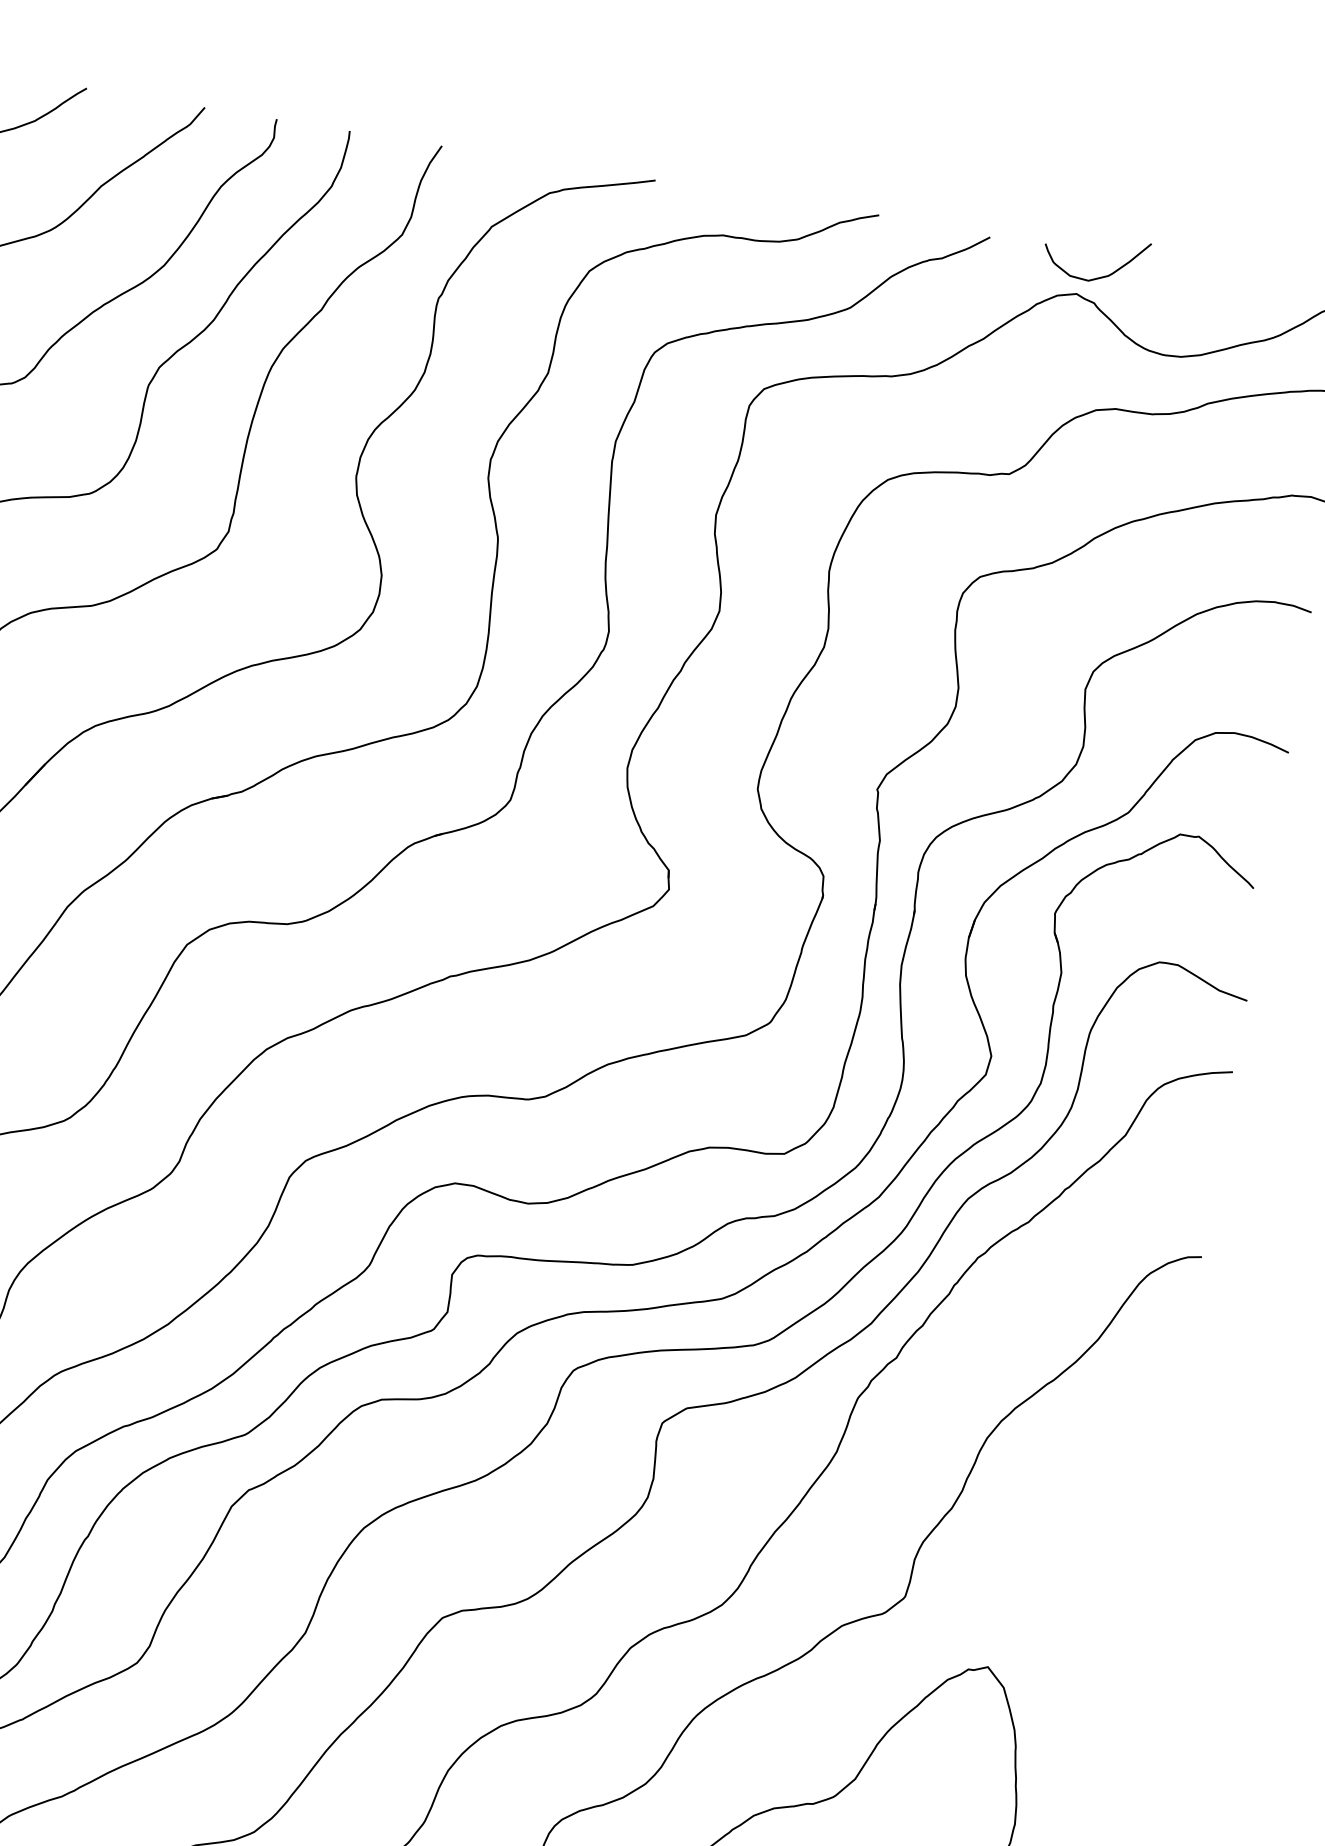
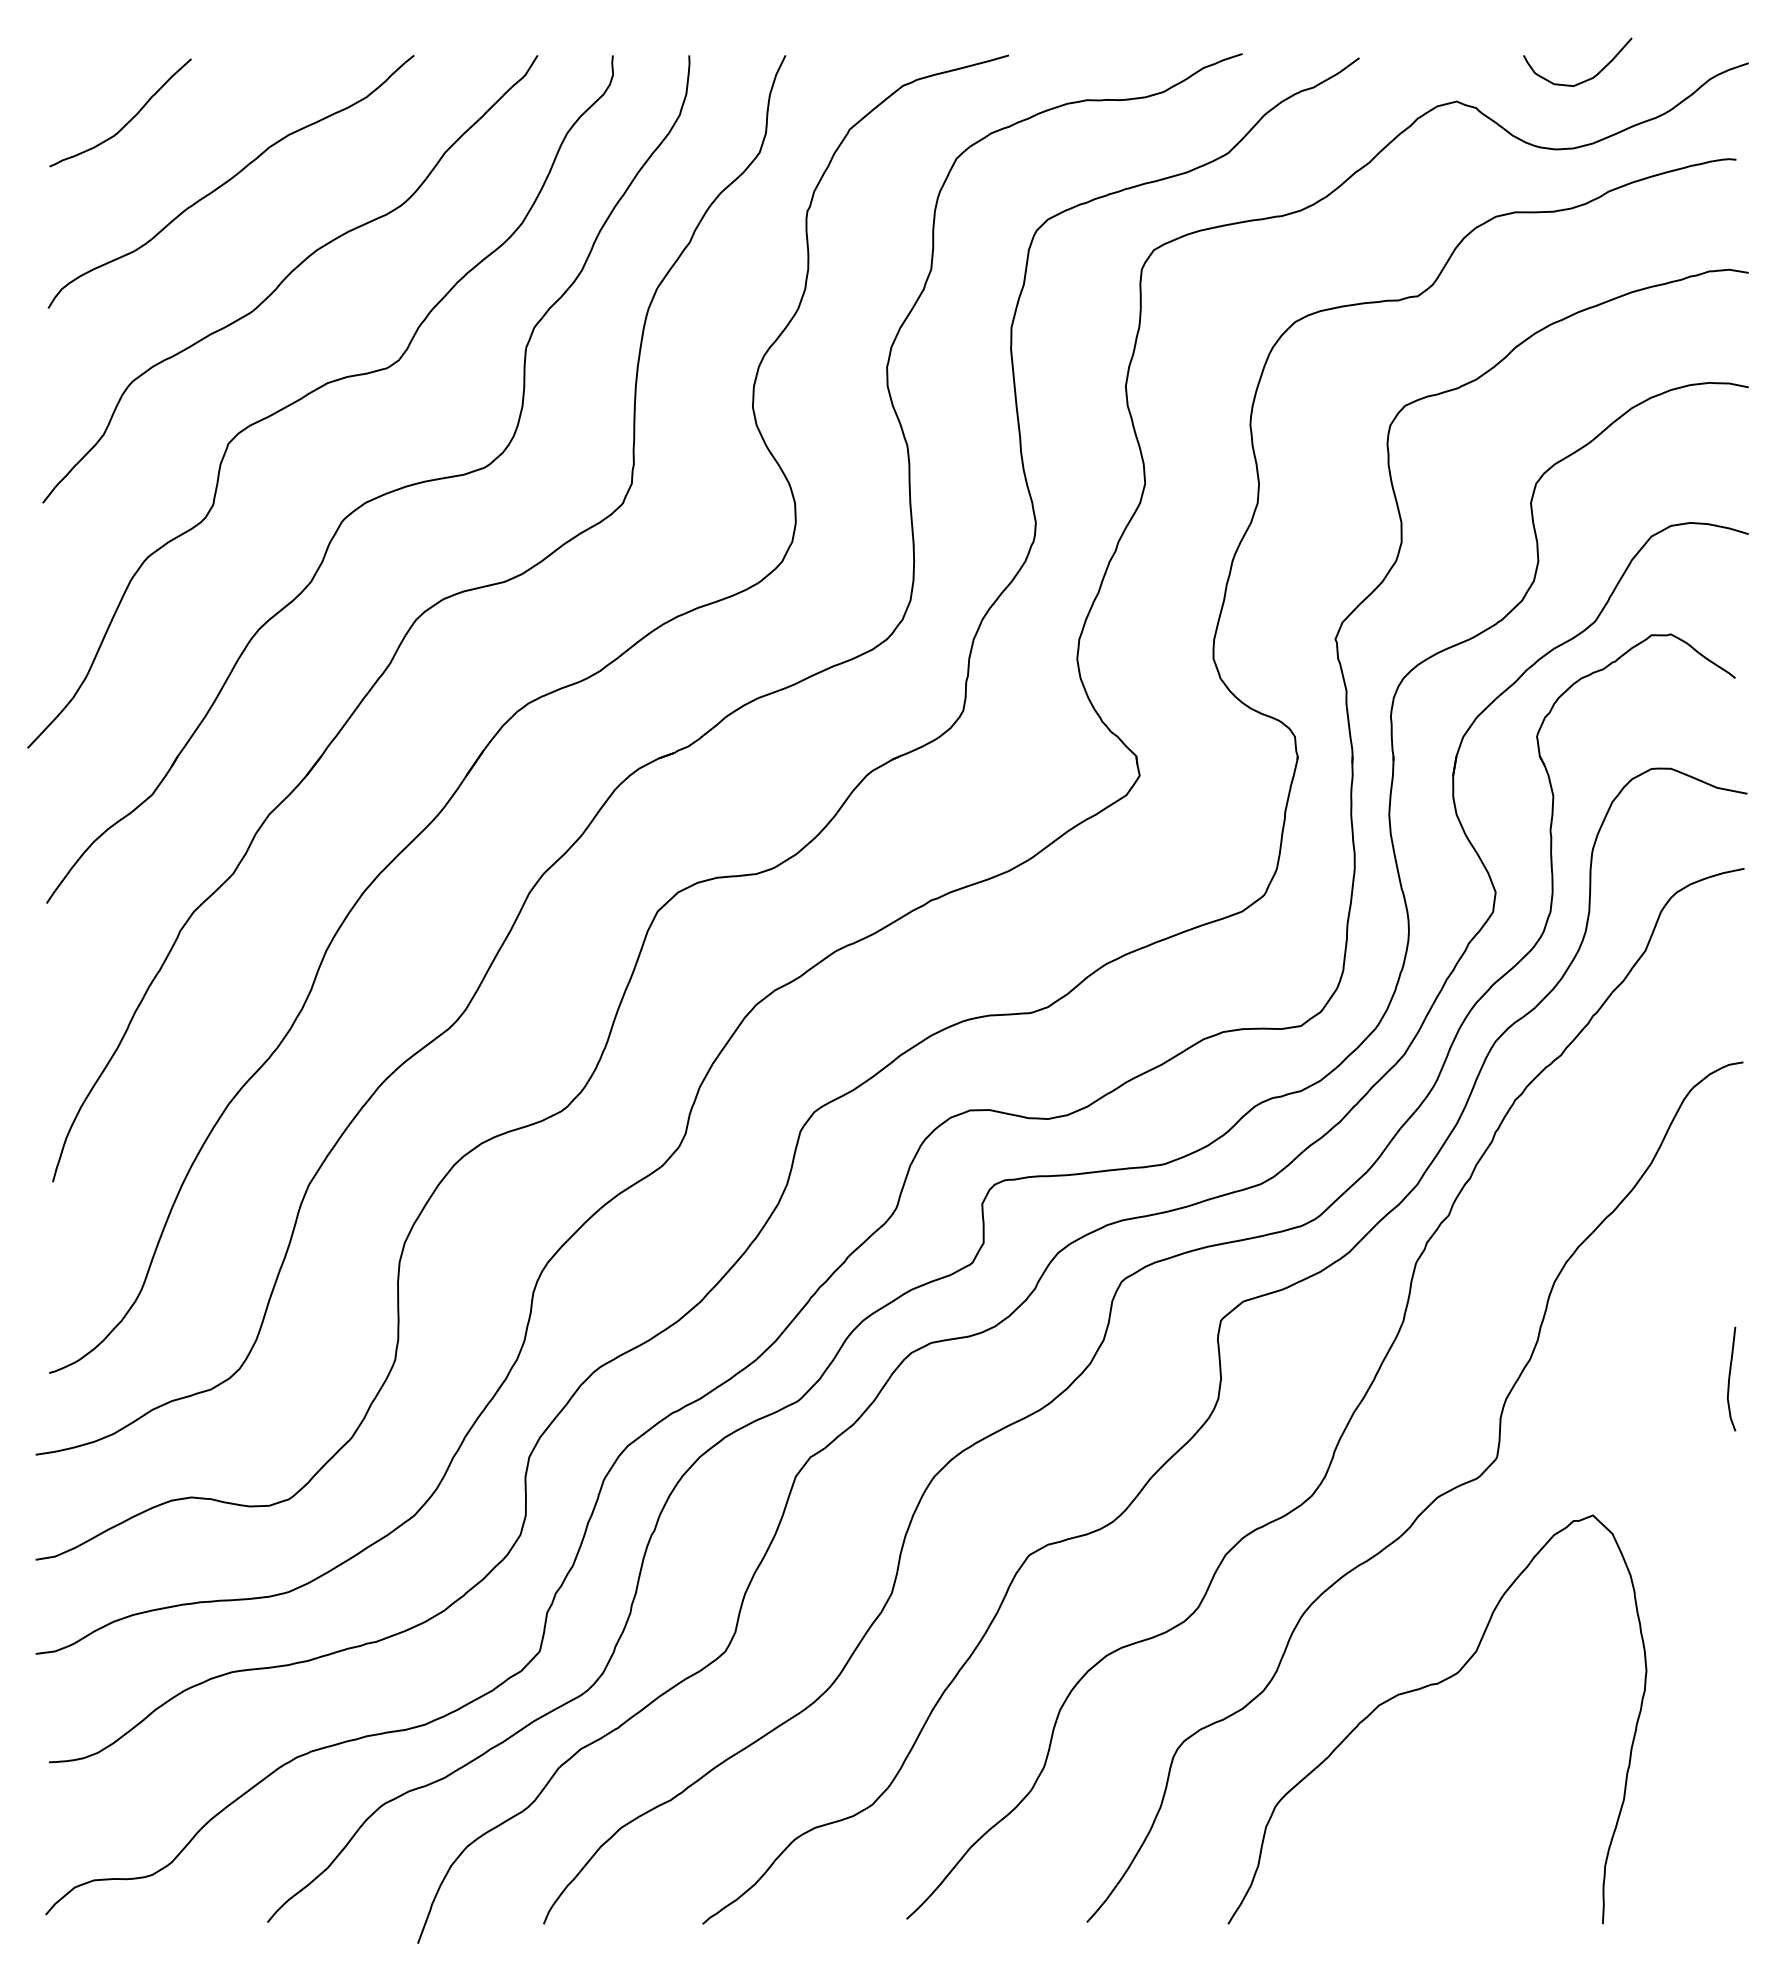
curve: (1101, 276) -> (1586, 79), moved
curve: (1140, 1557) -> (1730, 1378), added

